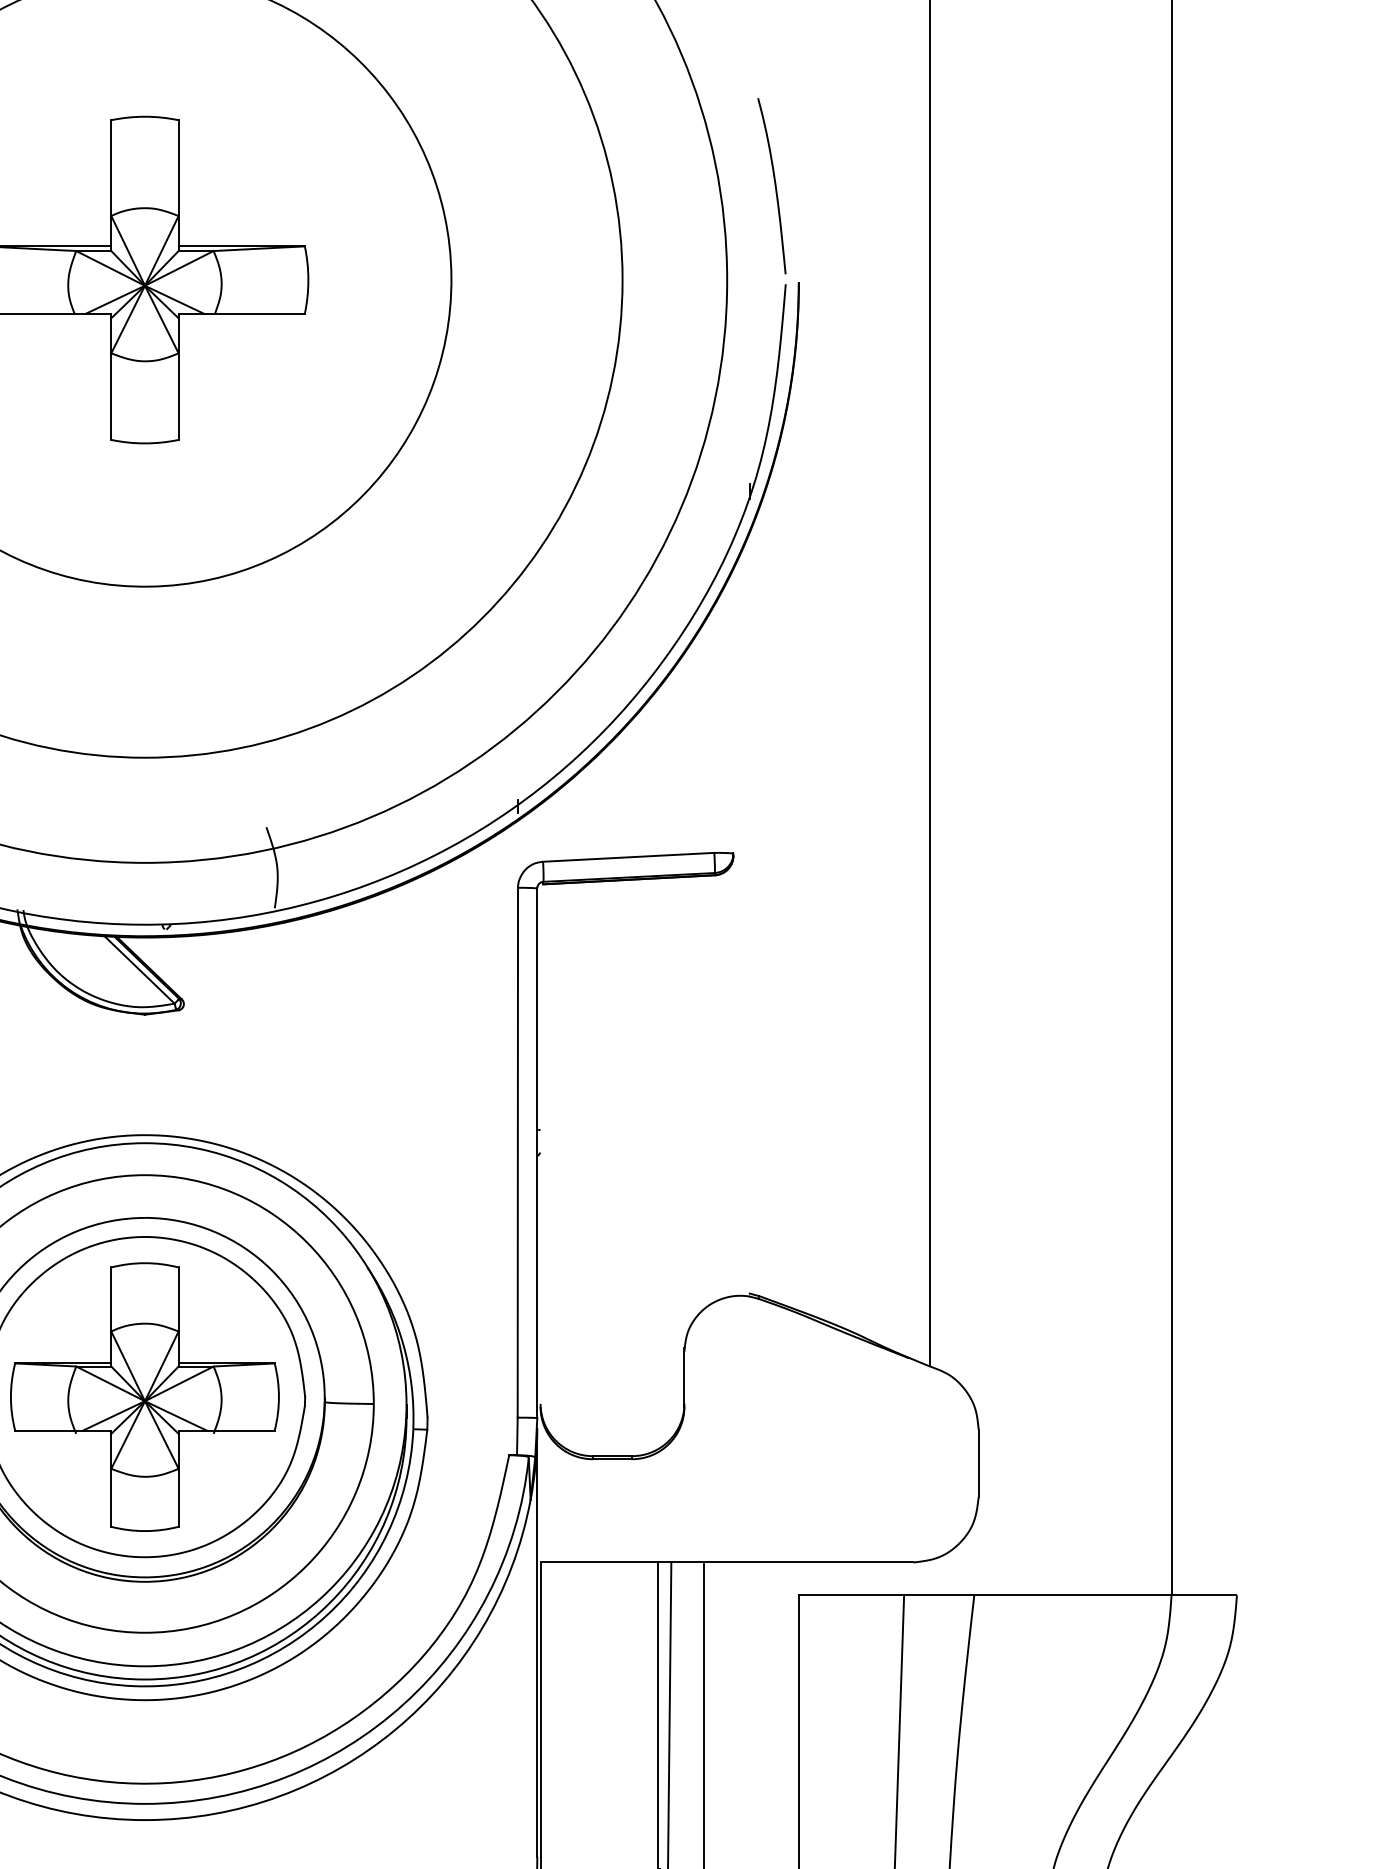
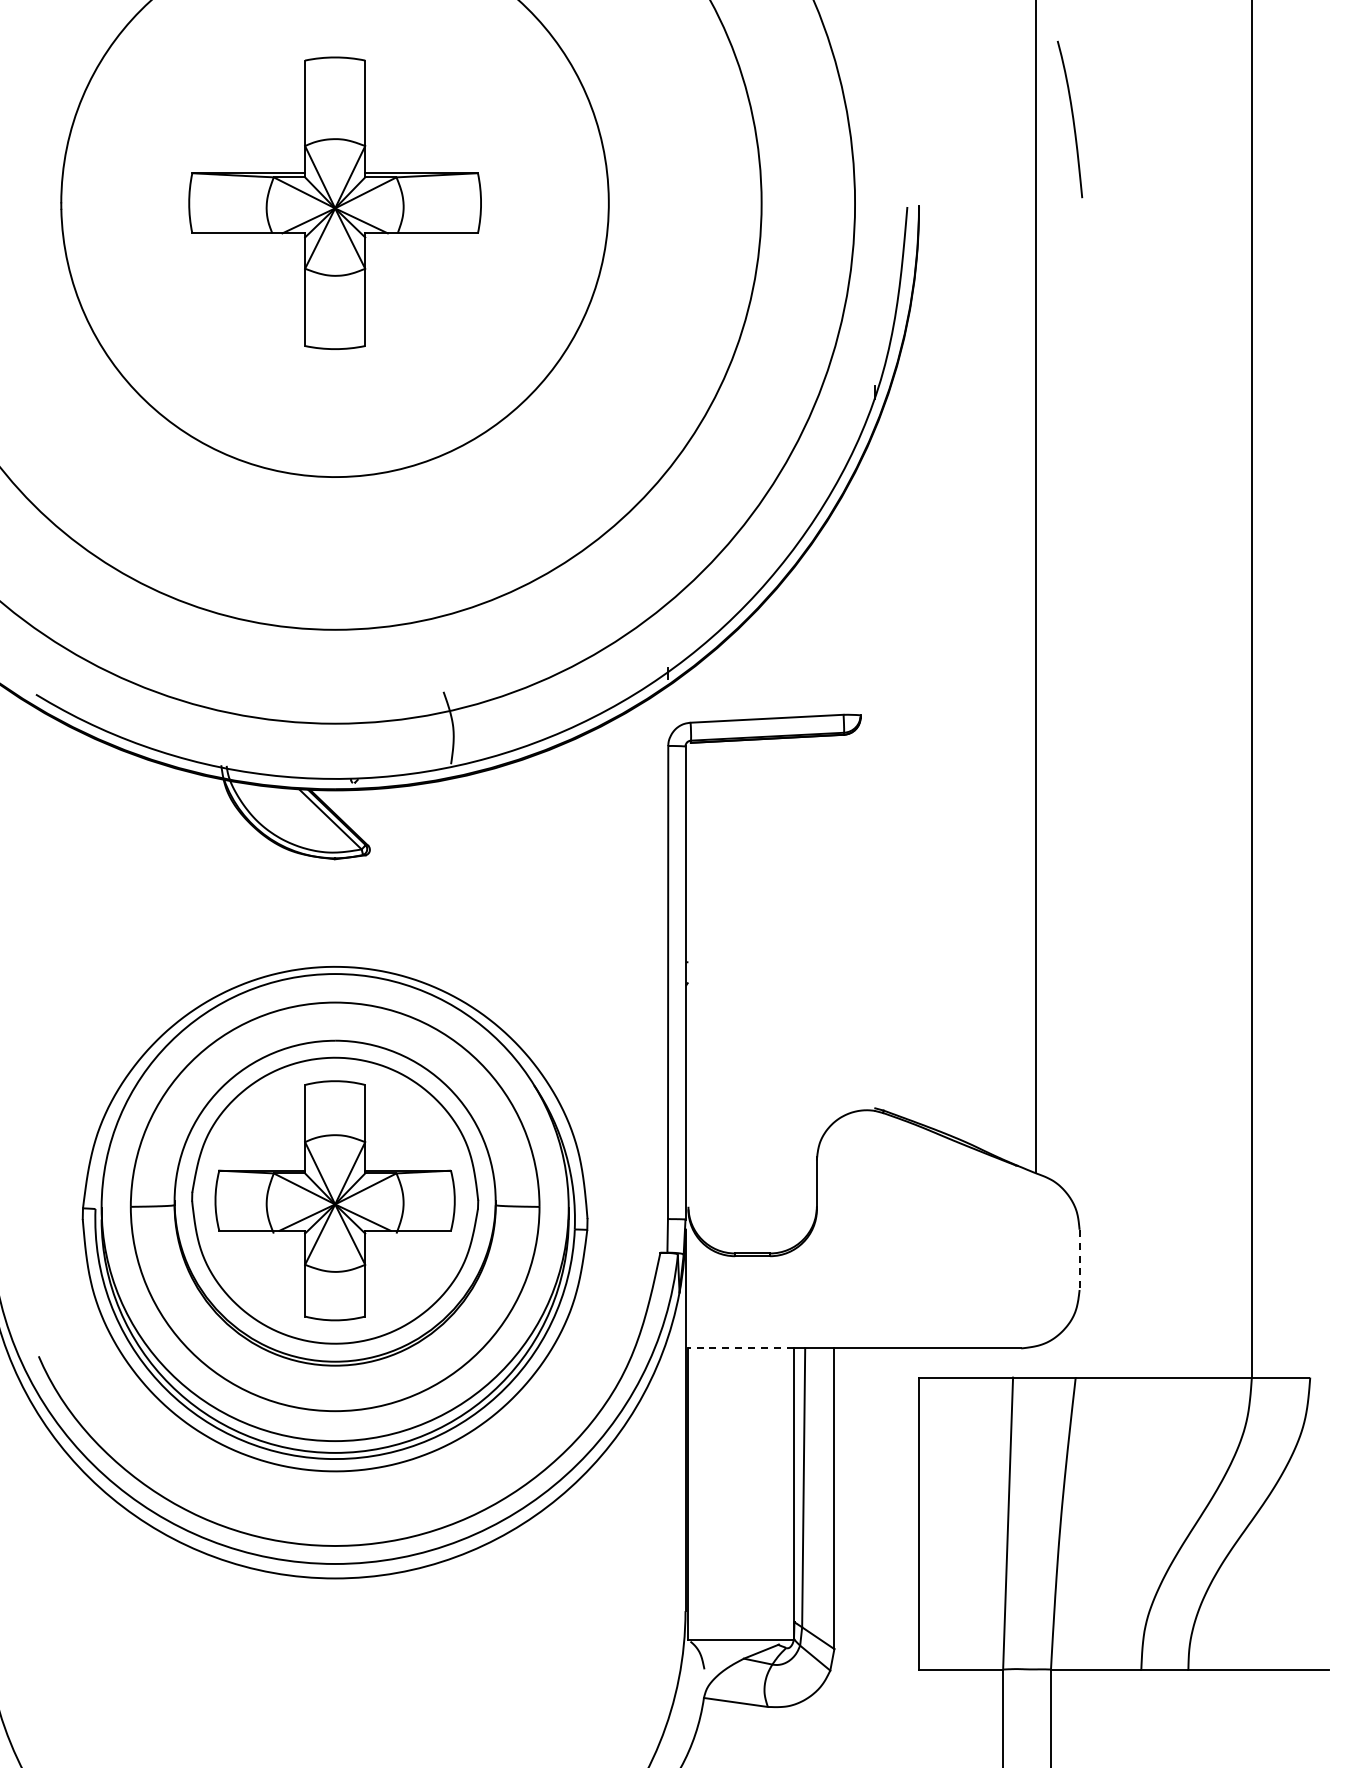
curve: (774, 186) -> (1072, 119), moved
line: (978, 1464) -> (1079, 1260), solid -> dashed
line: (598, 1562) -> (740, 1348), solid -> dashed

